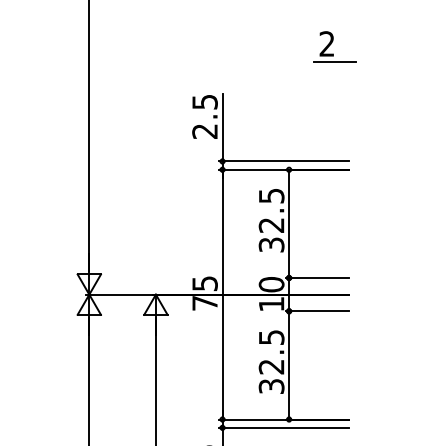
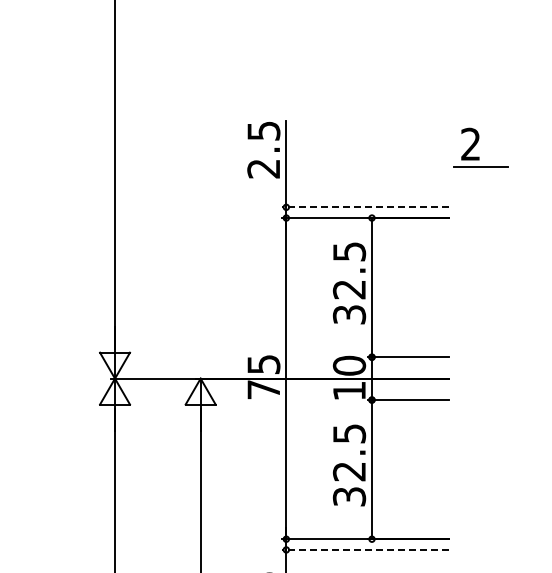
part: (334, 46) -> (480, 147), moved
line: (284, 161) -> (365, 207), solid -> dashed
line: (284, 427) -> (365, 549), solid -> dashed

